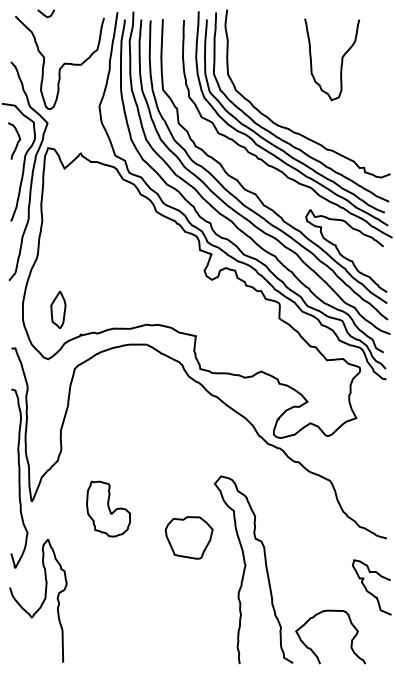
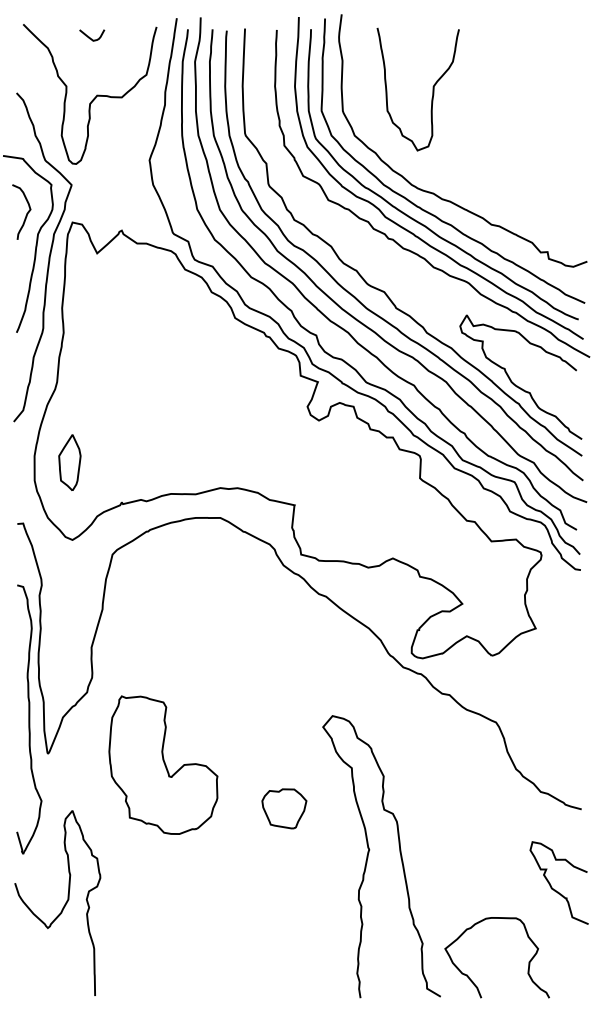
curve: (45, 14) -> (91, 36), moved
curve: (341, 59) -> (432, 89), moved
part: (58, 309) -> (70, 462), moved
part: (108, 508) -> (163, 764), size x1.67
part: (188, 538) -> (283, 809), size x0.62

